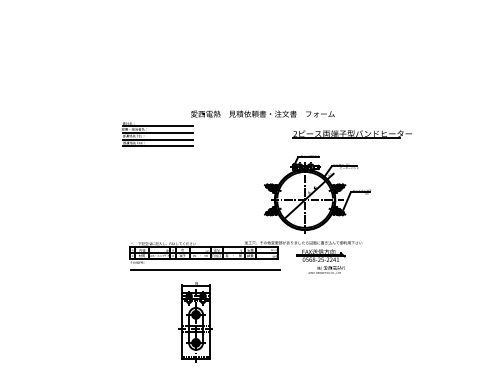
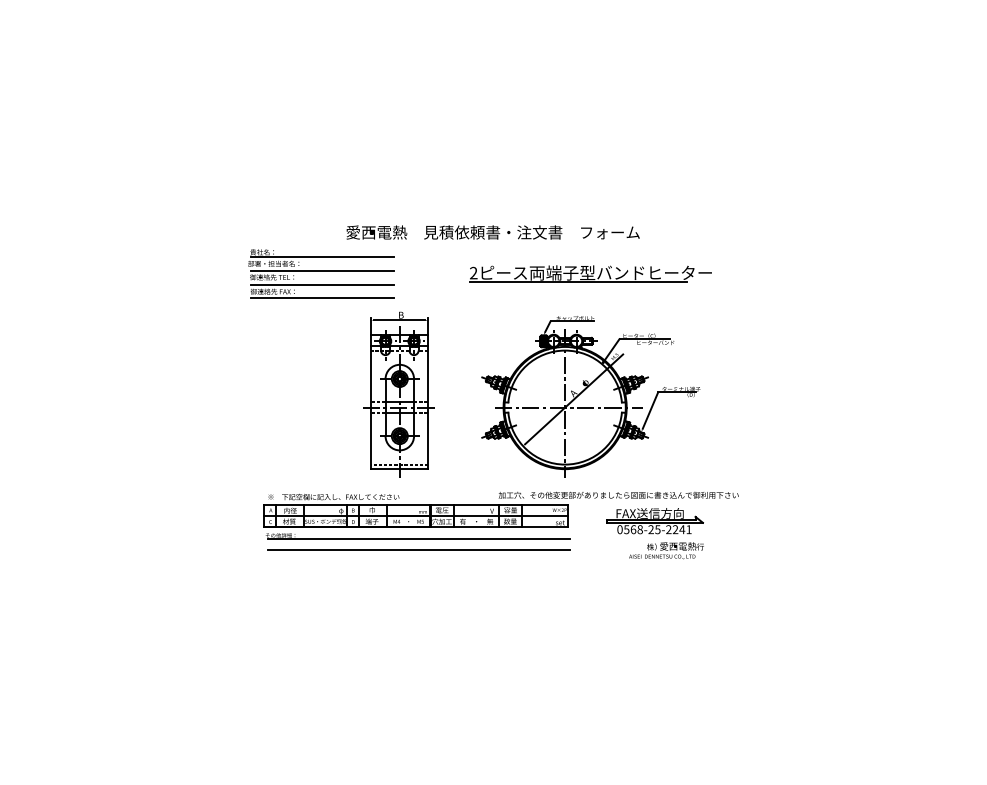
text: (262, 113) -> (492, 231), moved
part: (351, 134) -> (588, 274), moved
part: (316, 194) -> (588, 396), moved
line: (205, 264) -> (419, 539), added
part: (195, 322) -> (398, 394), moved

